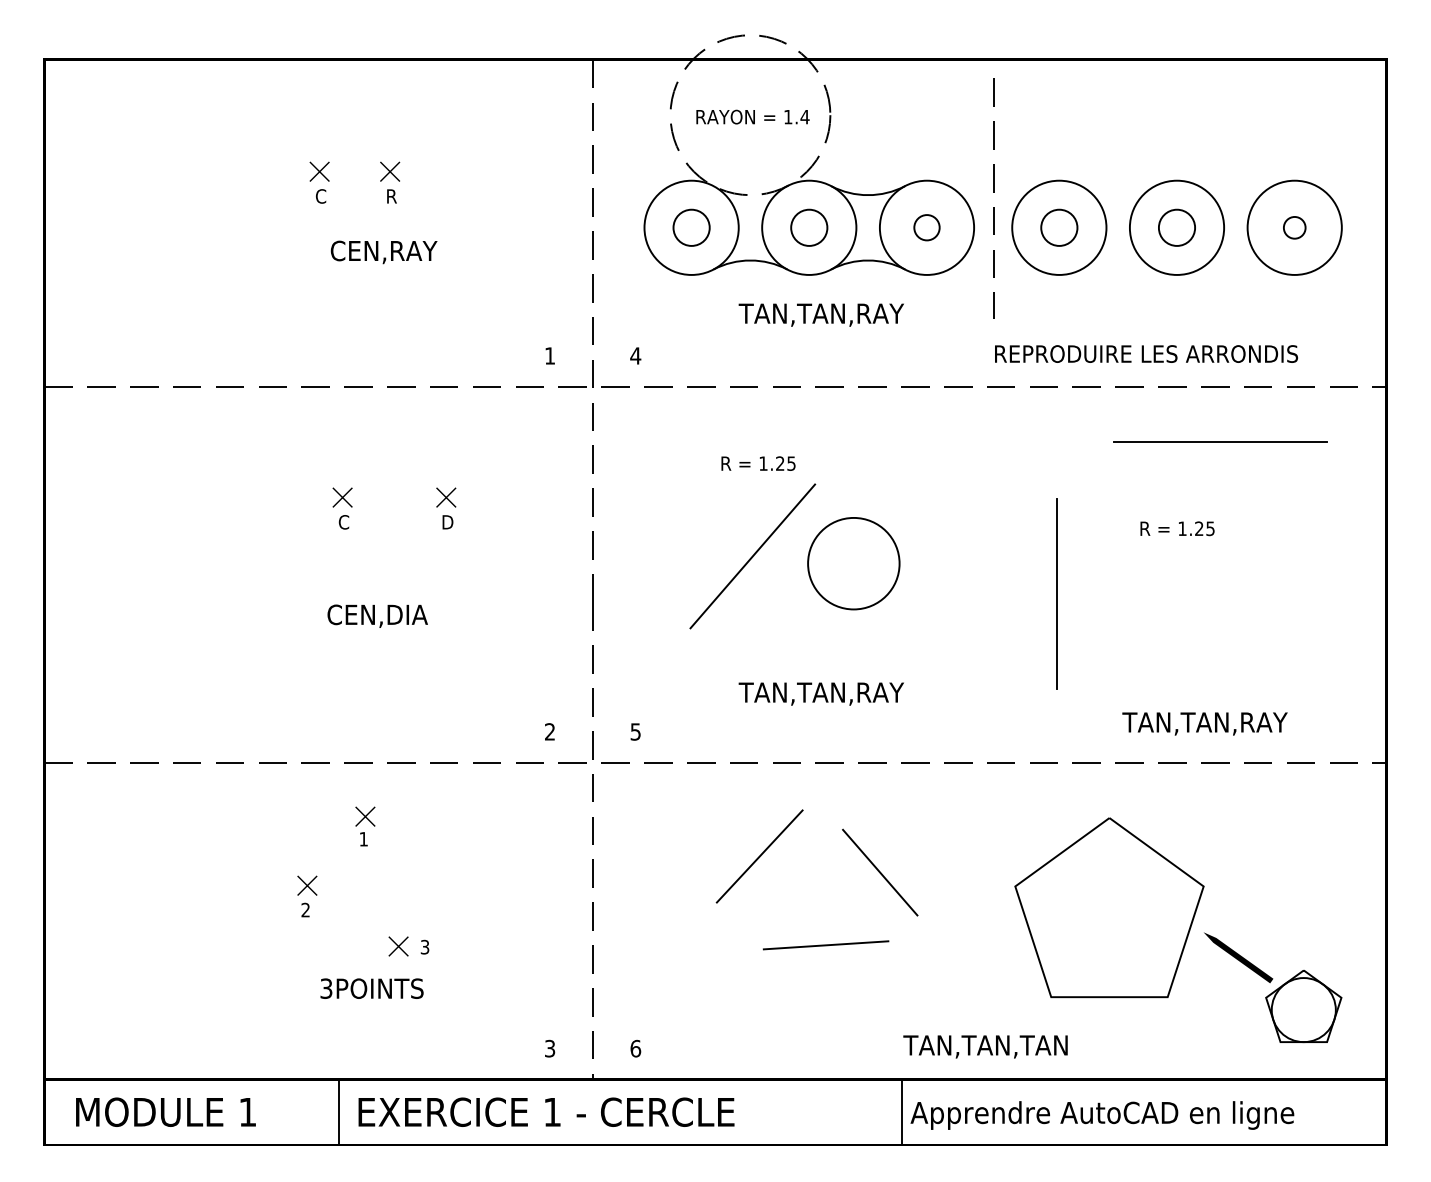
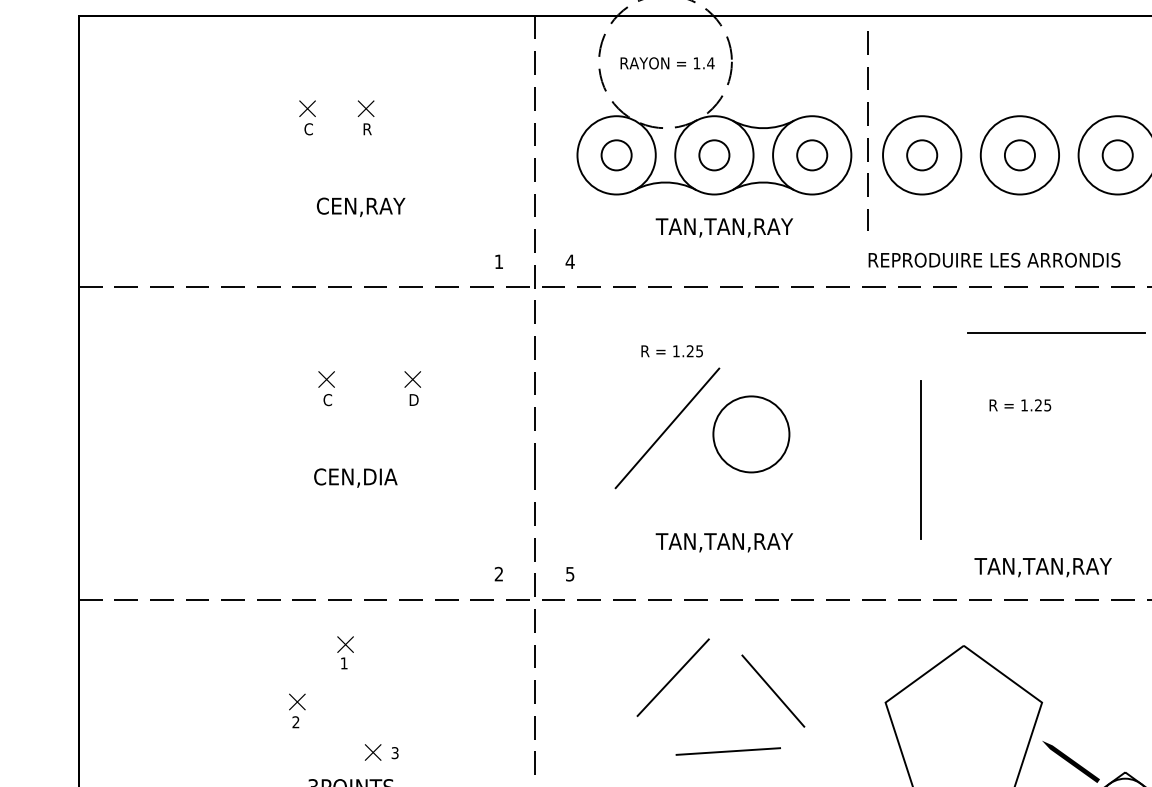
circle: (926, 227) -> (811, 155), size x1.43
circle: (1294, 227) -> (1117, 155), size x1.67
text: (383, 252) -> (360, 207), moved

